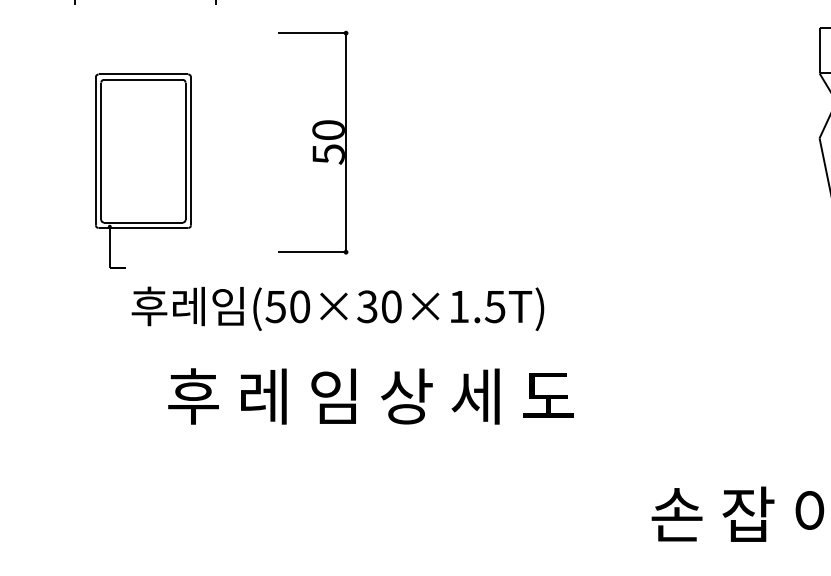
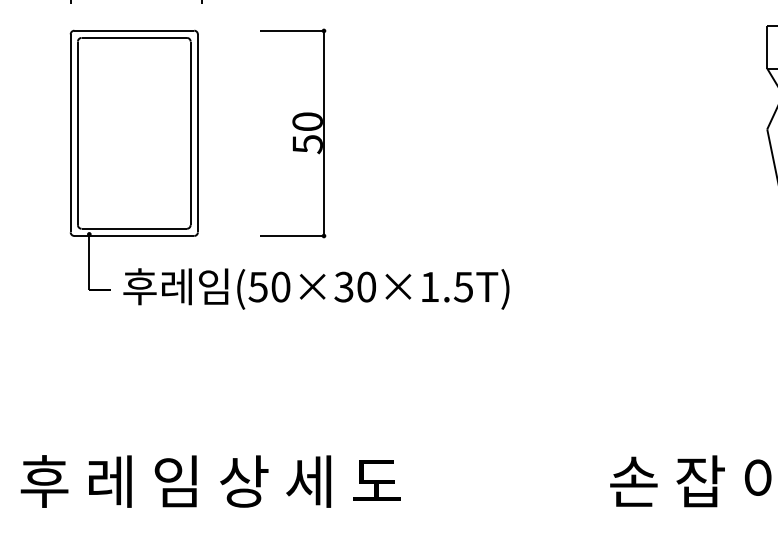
part: (143, 171) -> (134, 160), size x1.43
text: (370, 396) -> (210, 481), moved

